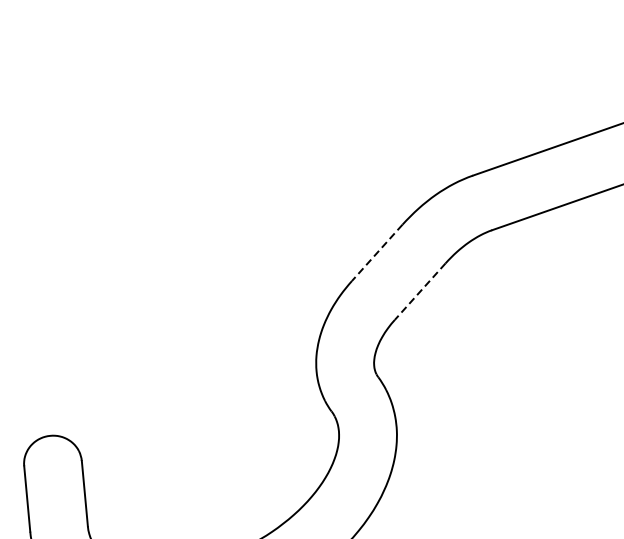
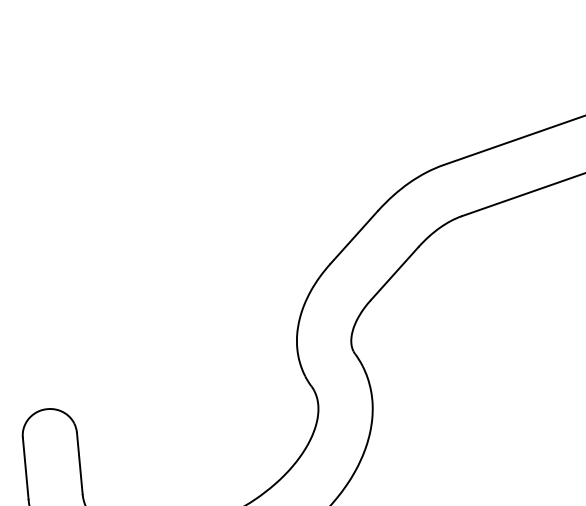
line: (377, 252) -> (354, 237), dashed -> solid
line: (420, 291) -> (394, 273), dashed -> solid

